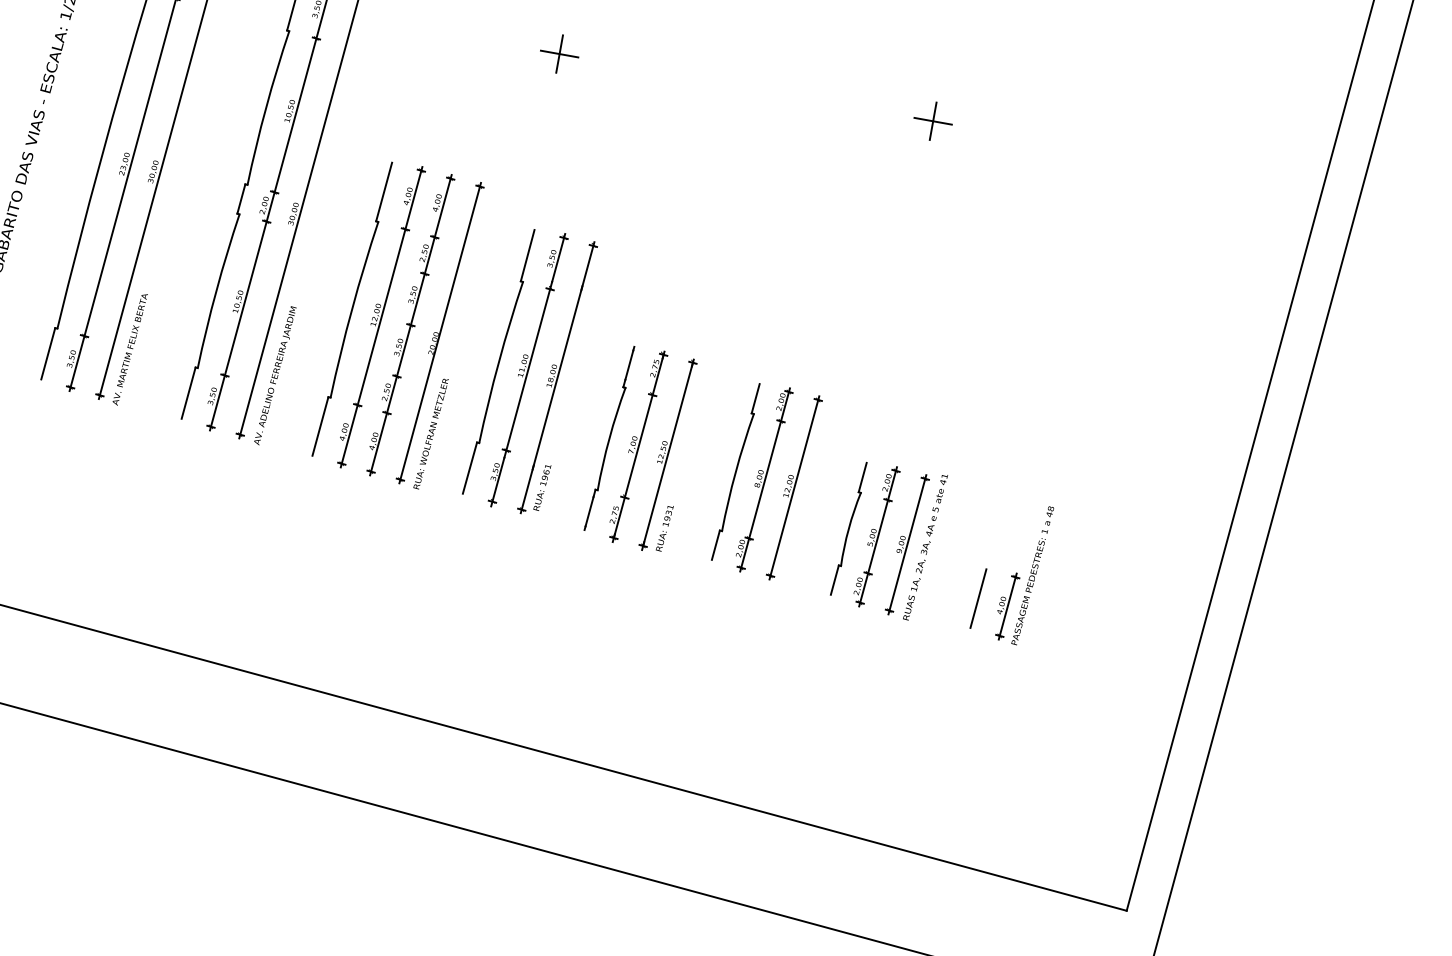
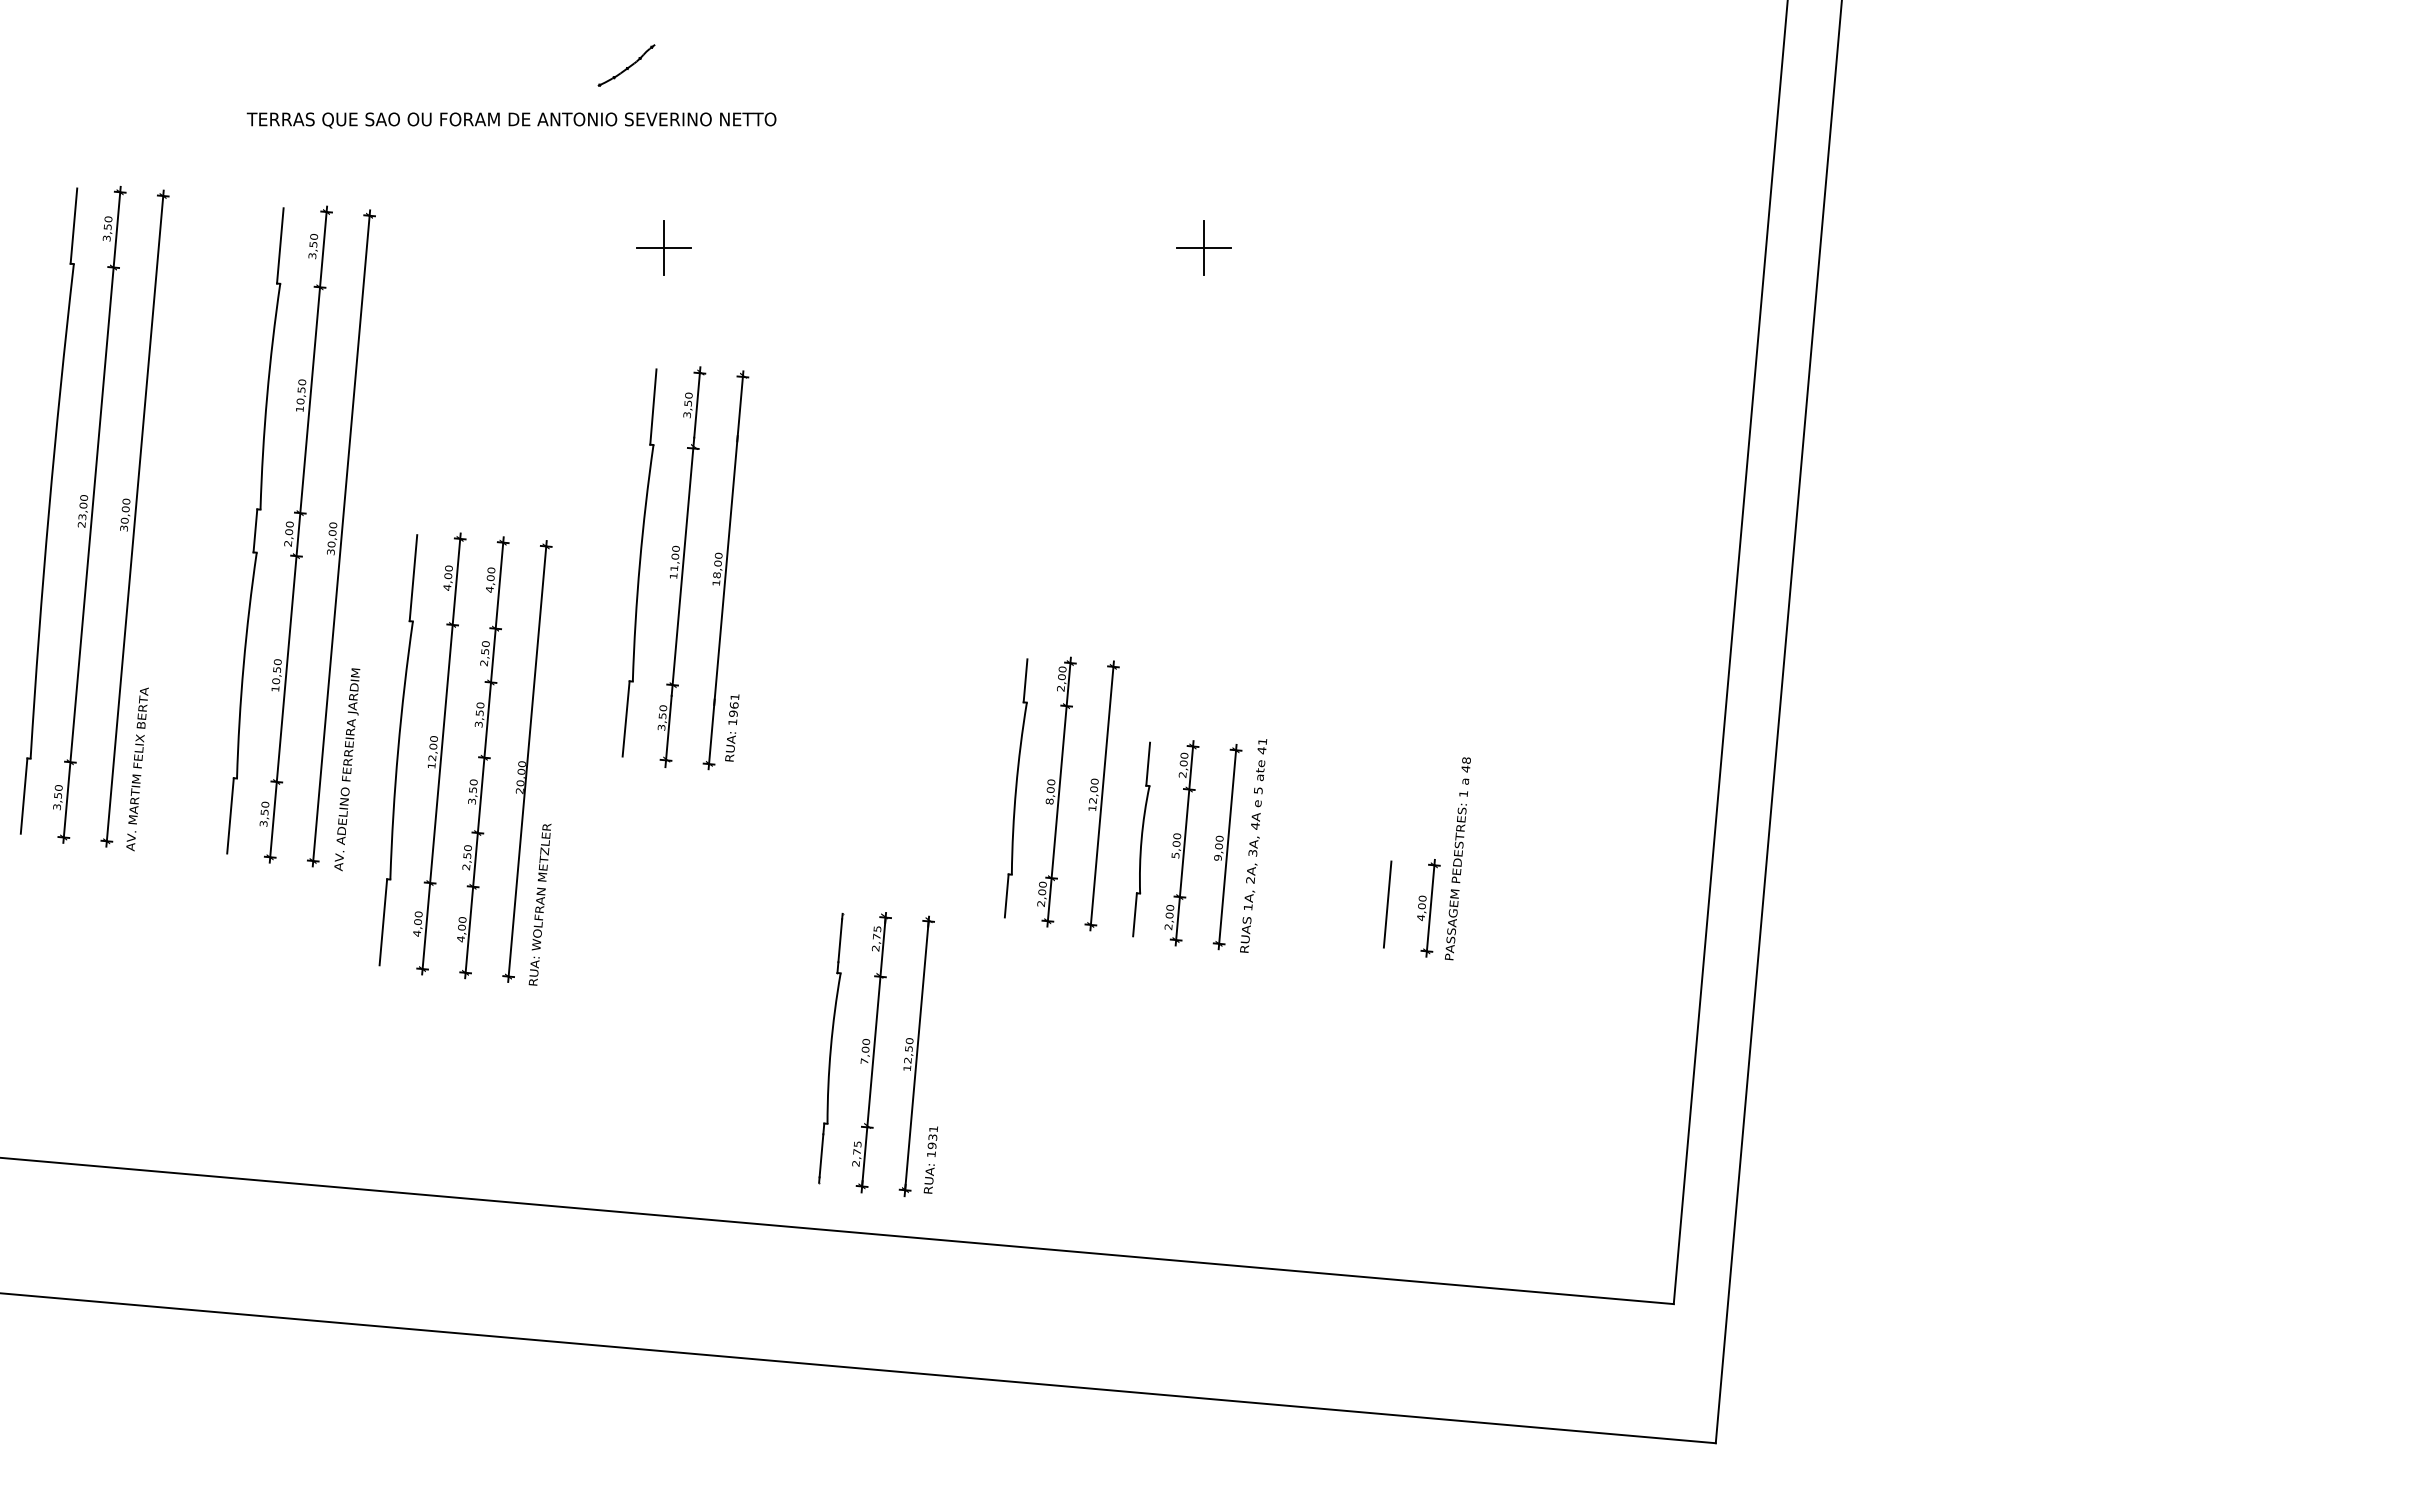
part: (406, 324) -> (478, 758), moved
part: (529, 371) -> (685, 568), moved
part: (641, 448) -> (878, 1054), moved
part: (878, 538) -> (1185, 845), moved

